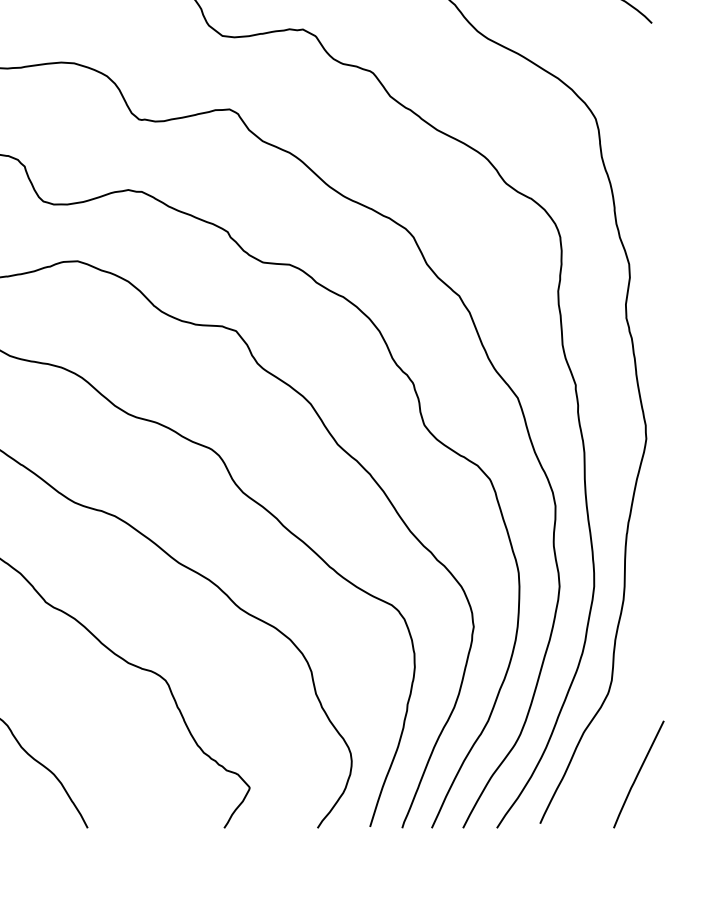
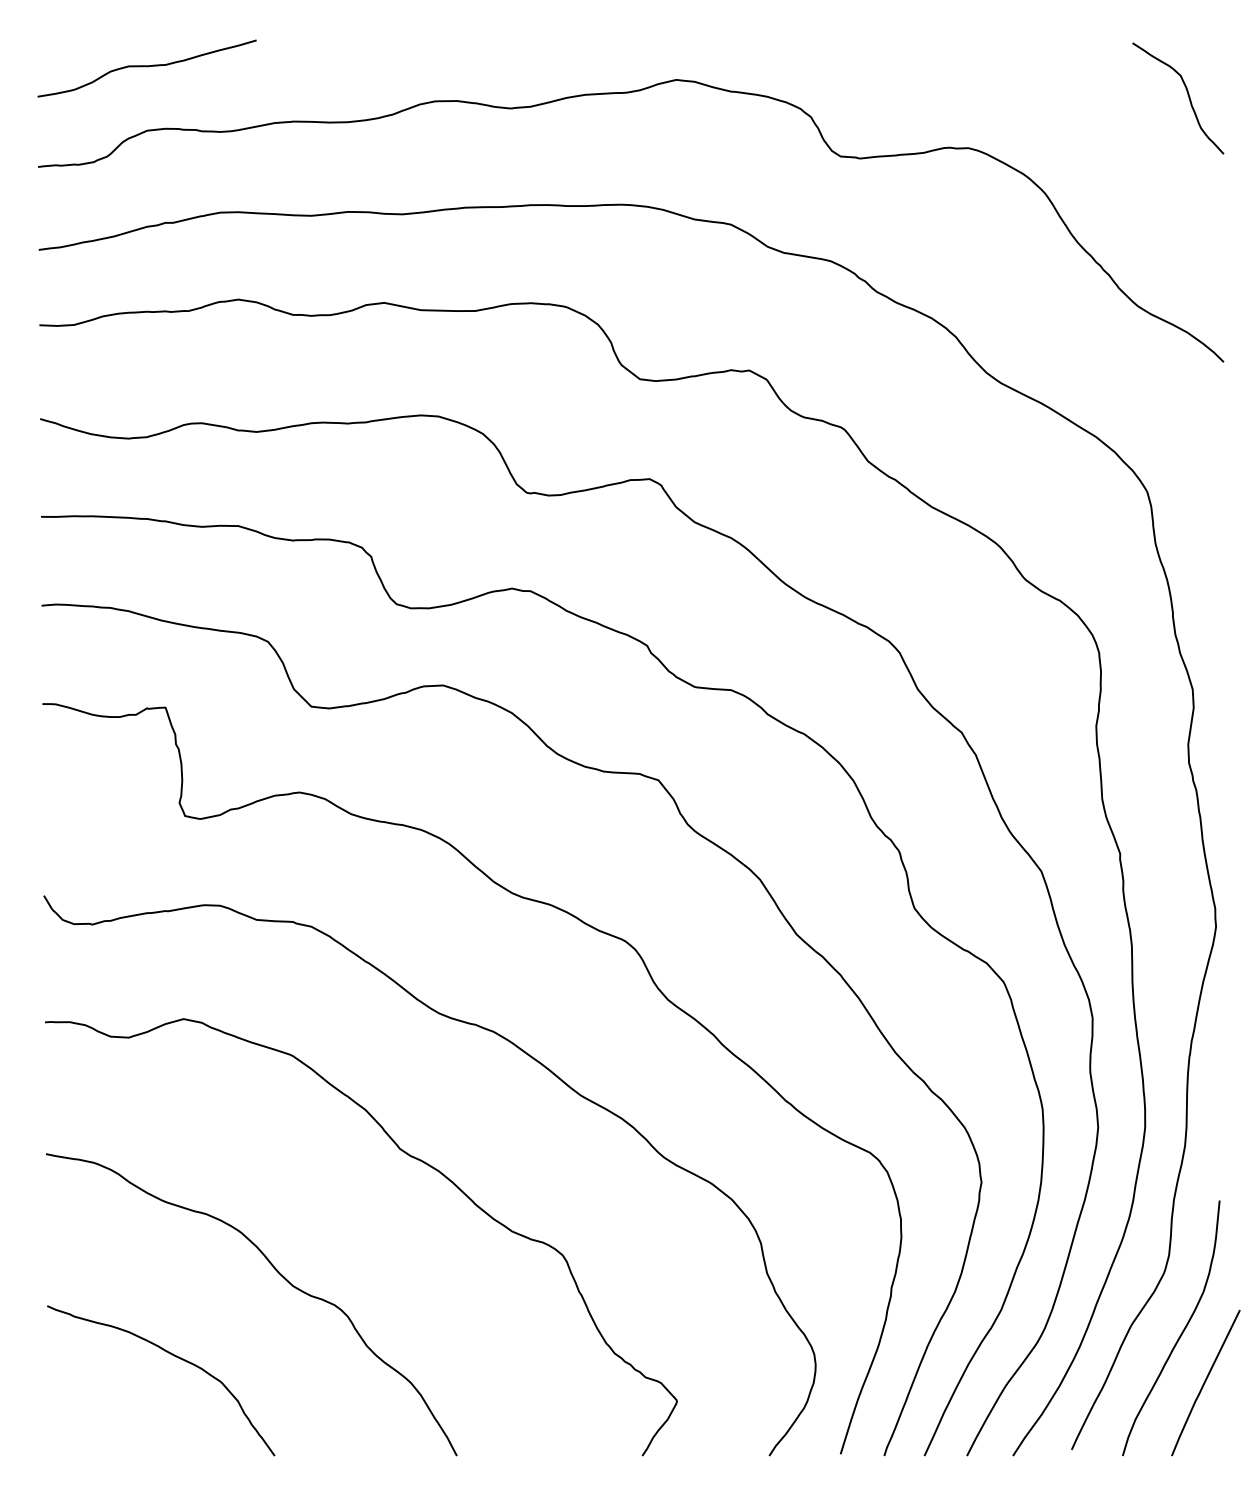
curve: (619, 739) -> (1179, 1335), added

